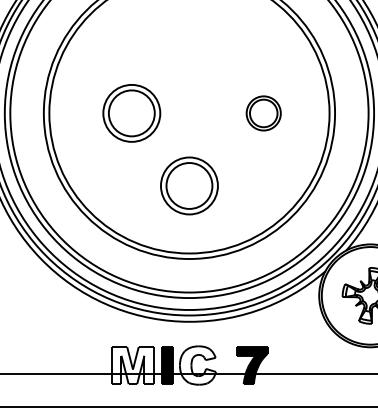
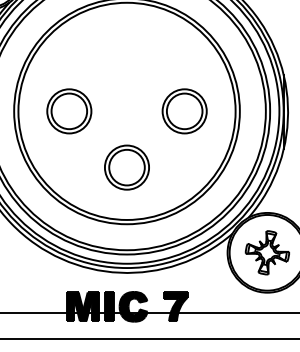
part: (132, 113) -> (69, 111), moved
part: (263, 113) -> (184, 111), size x1.67
fill: (133, 365) -> (83, 306), added
fill: (197, 365) -> (133, 306), added

